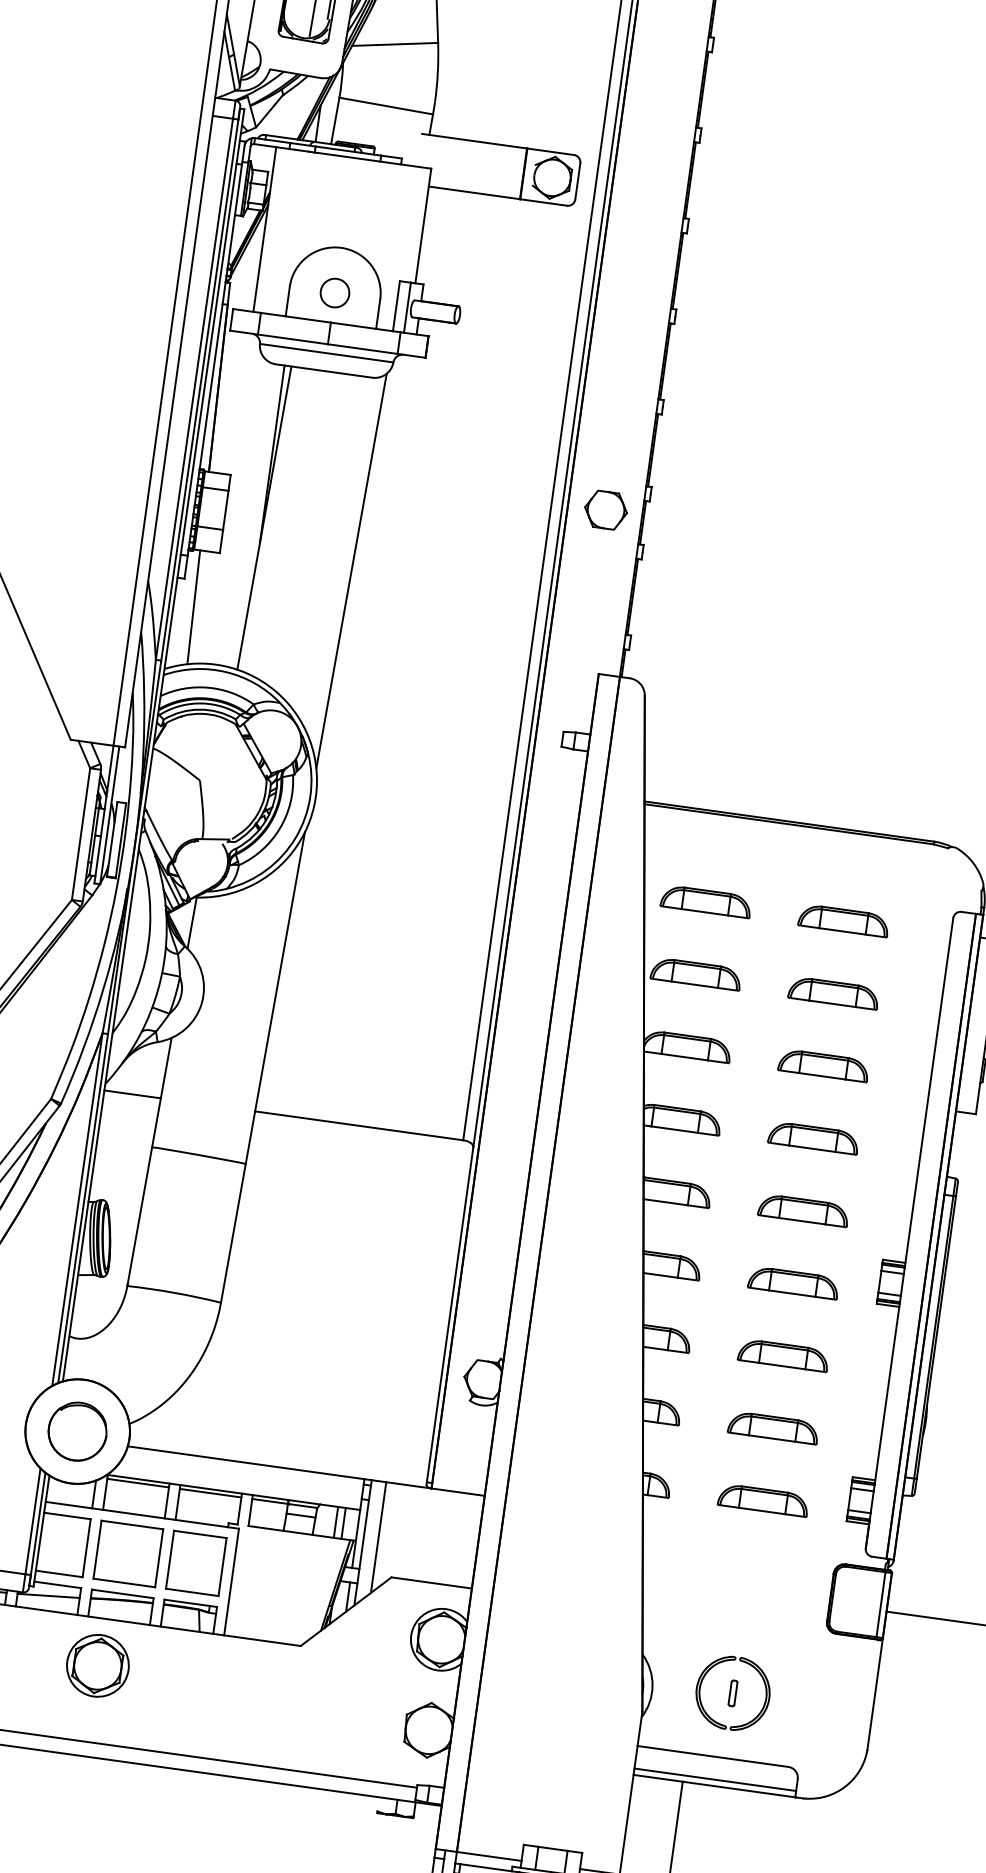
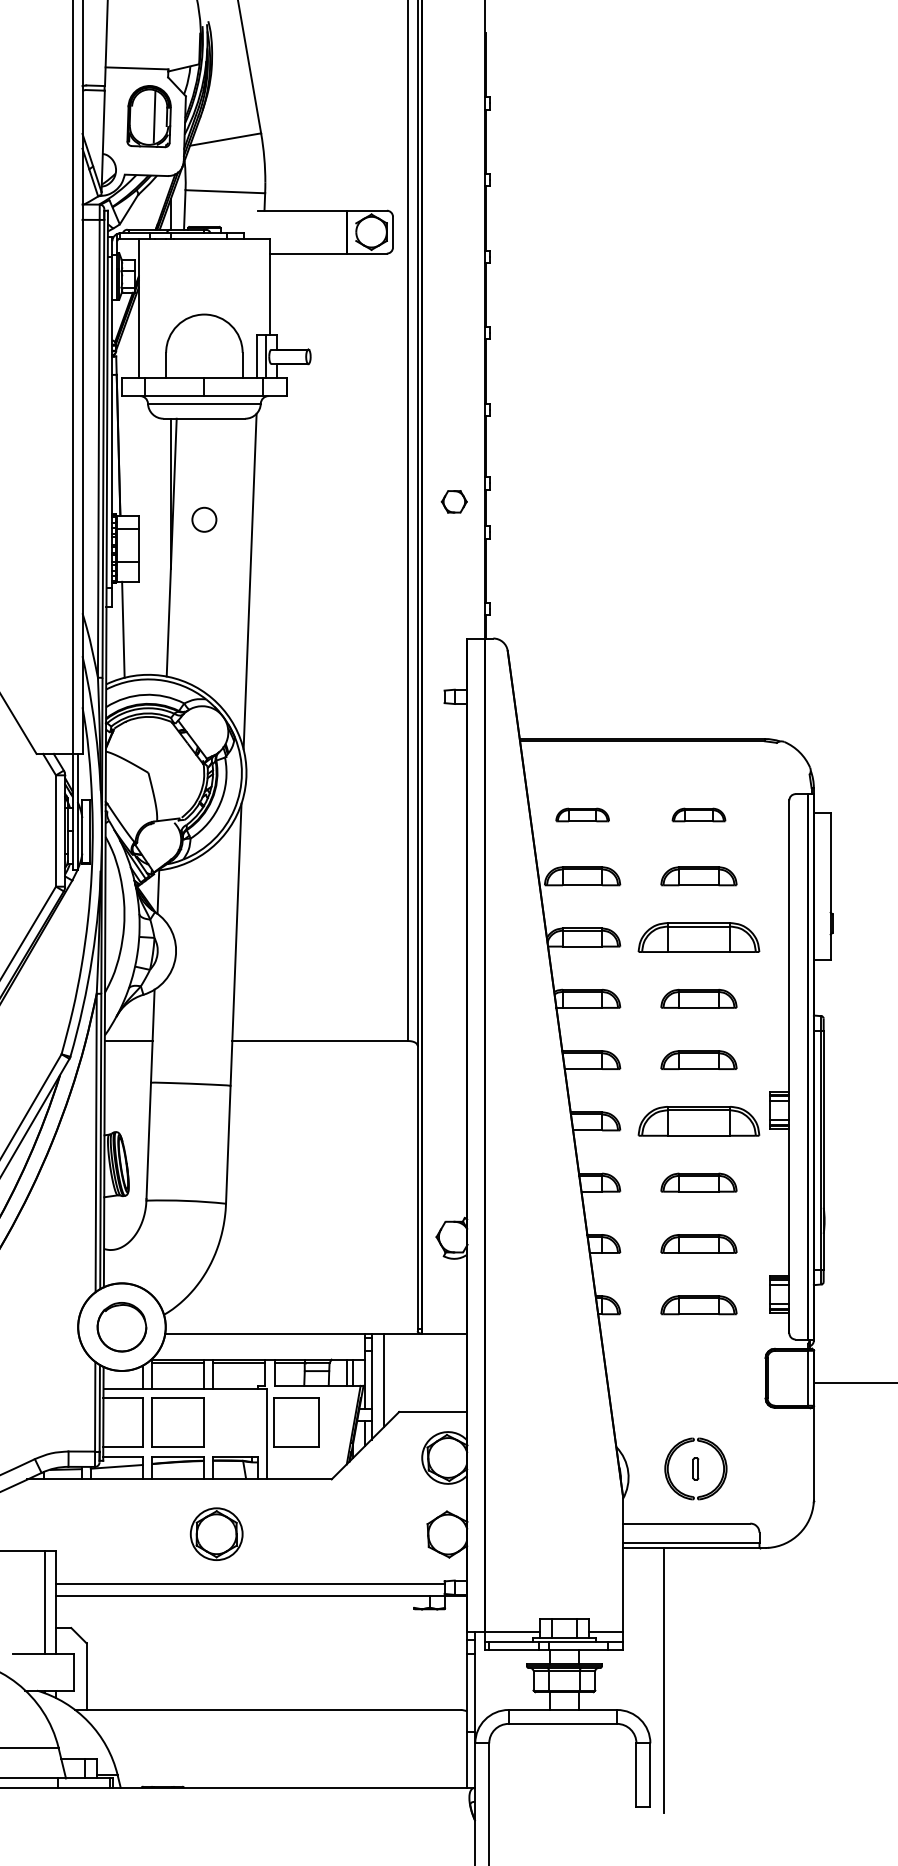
circle: (335, 292) -> (204, 519), moved
part: (606, 509) -> (454, 501), size x0.7
part: (706, 901) -> (582, 814), size x0.7
part: (843, 920) -> (698, 814), size x0.7
part: (823, 1065) -> (698, 937), size x1.6
part: (793, 1283) -> (698, 1121), size x1.6
part: (196, 1562) -> (296, 1422), moved
part: (97, 1664) -> (216, 1533), moved

